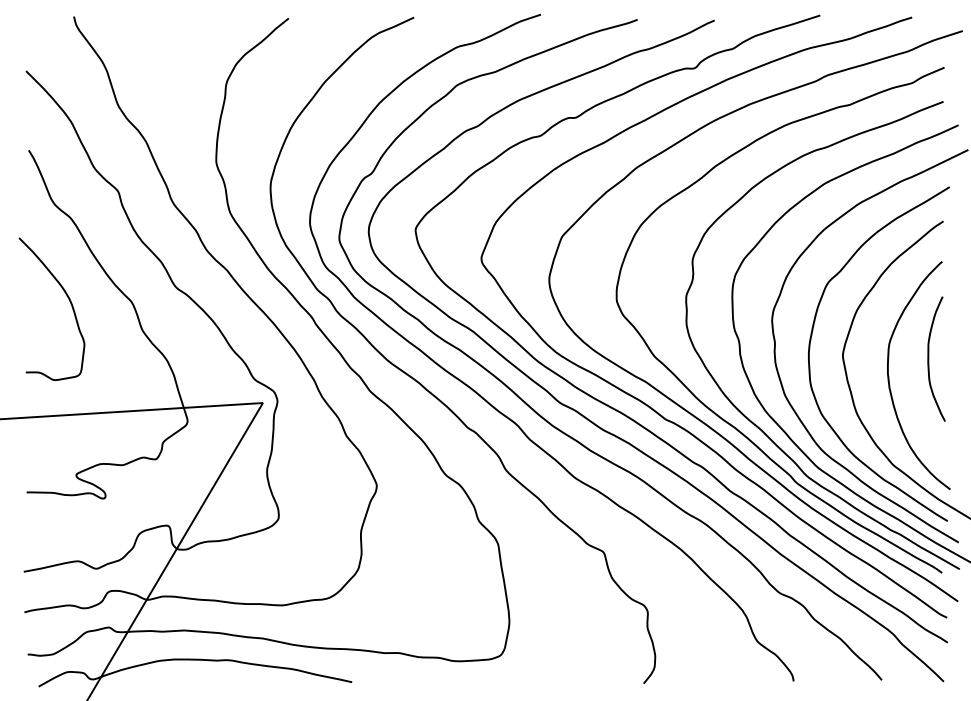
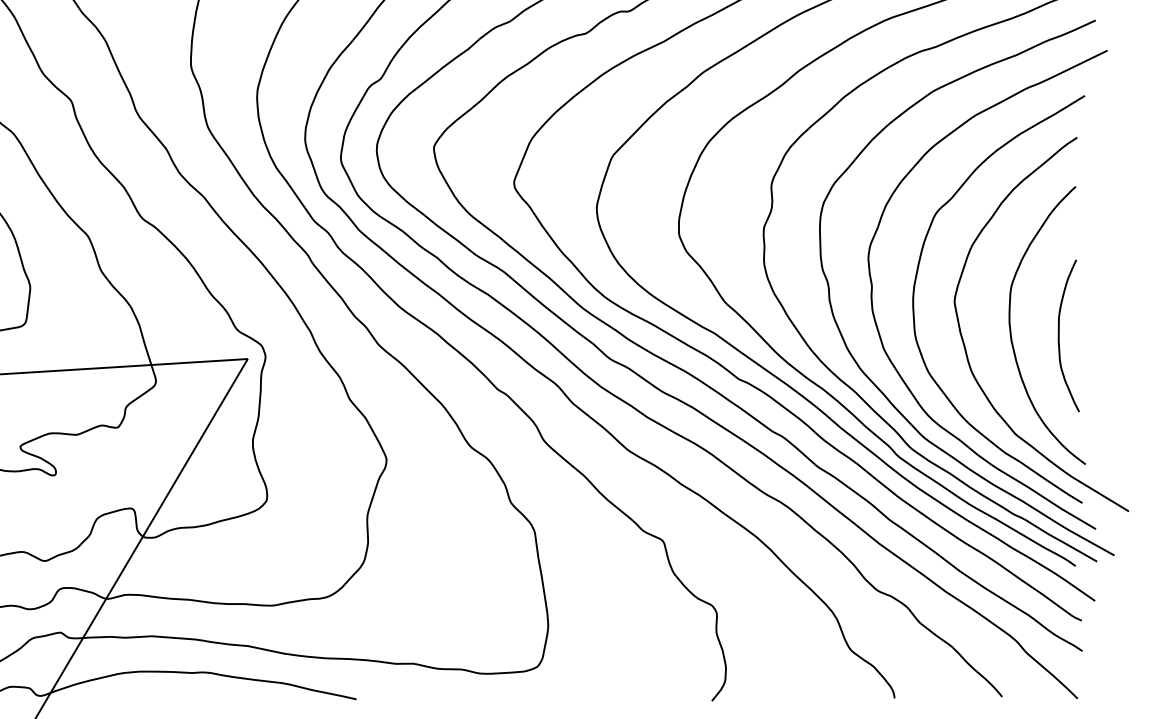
curve: (929, 358) -> (1060, 335), moved

